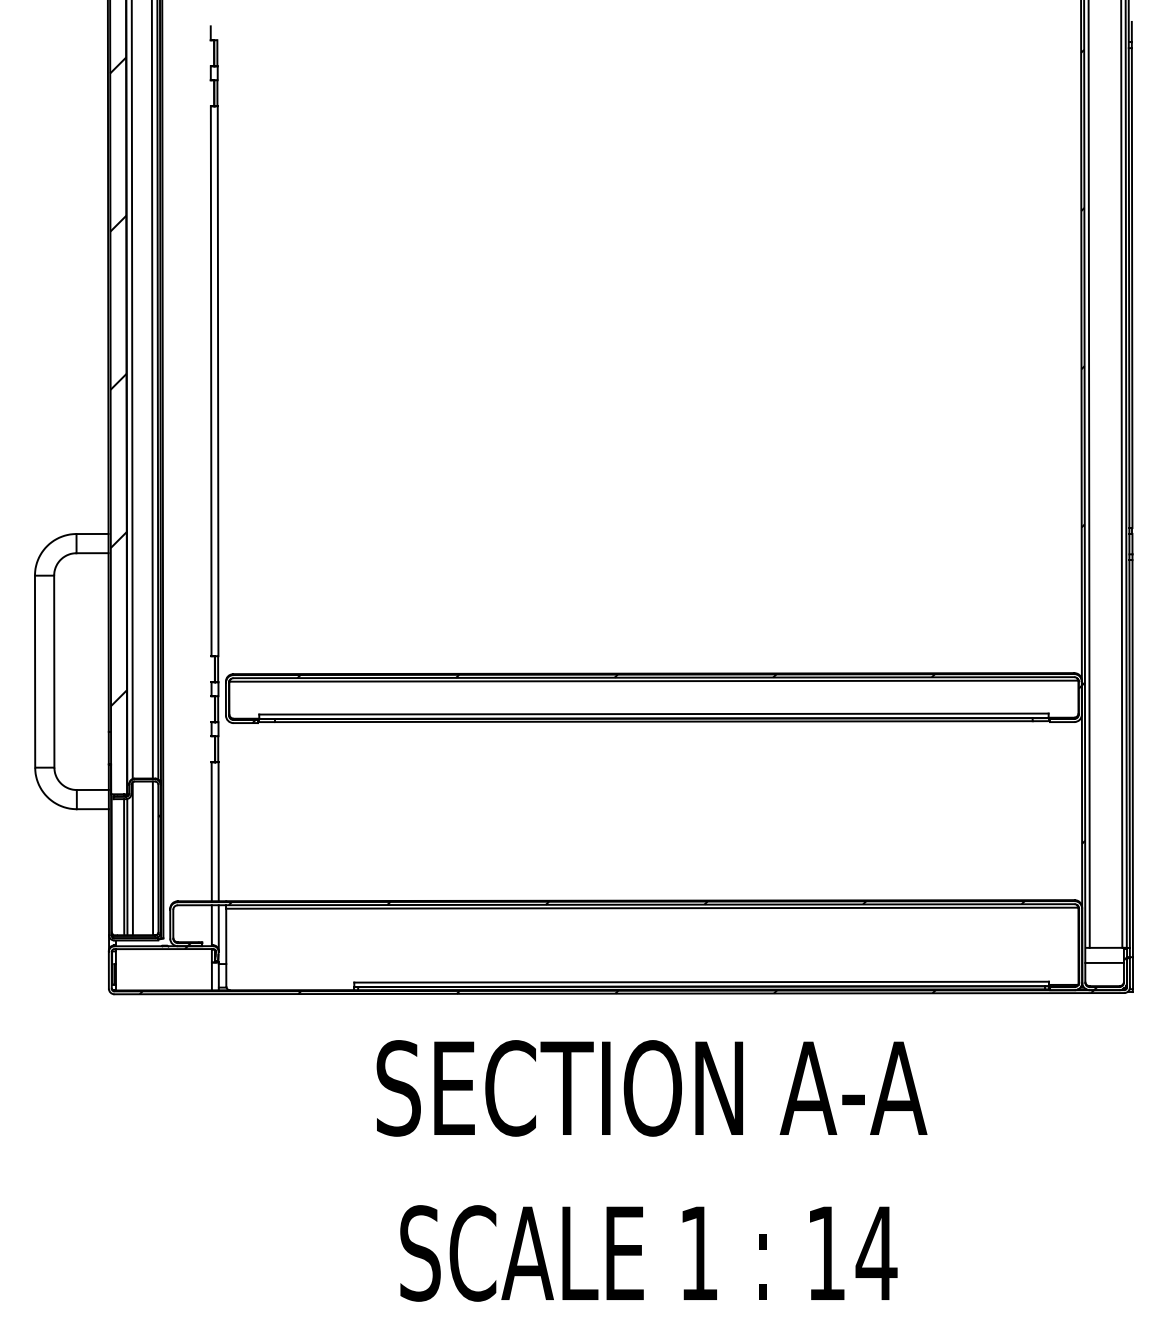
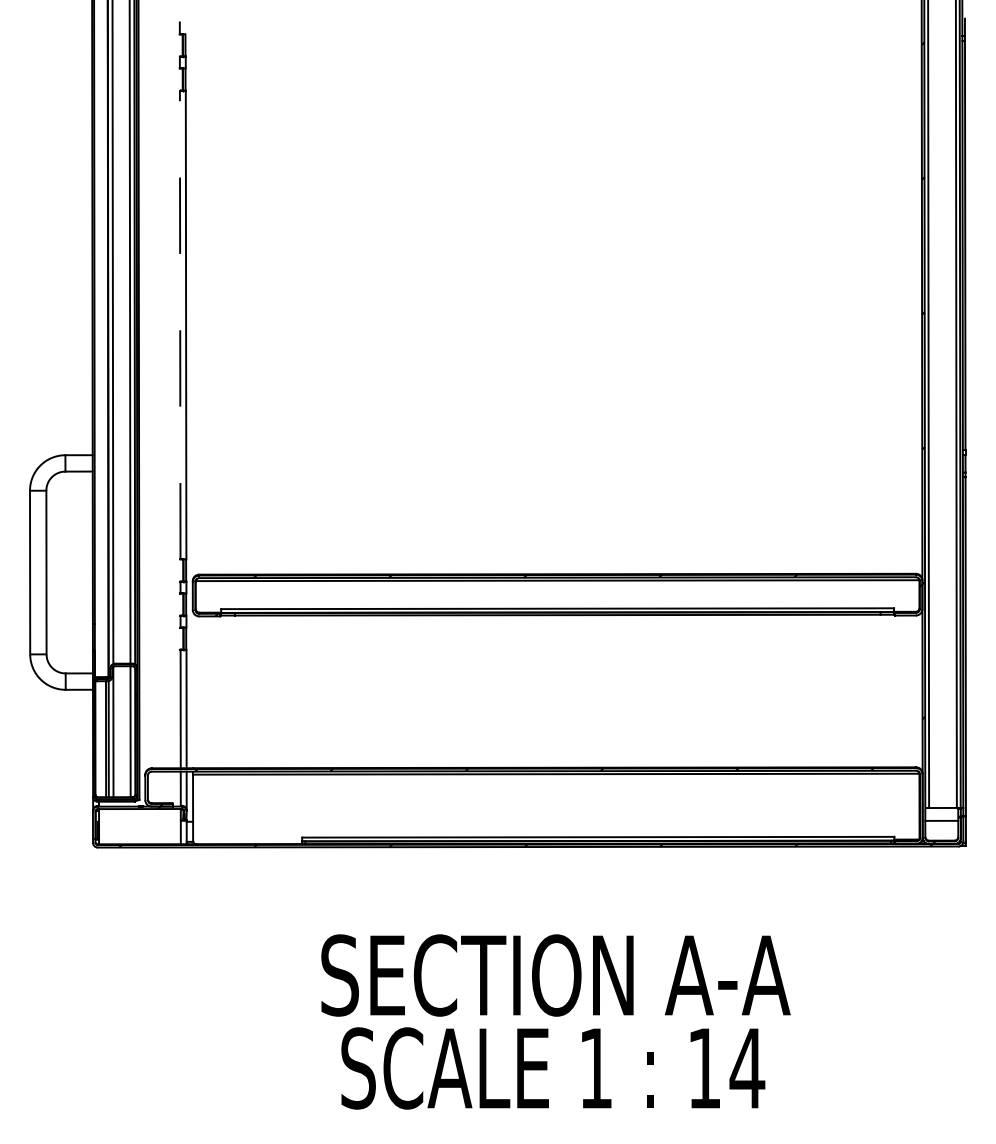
hatch: (118, 381) -> (101, 325), removed
line: (211, 381) -> (180, 325), solid -> dashed
text: (651, 1088) -> (555, 975), moved

